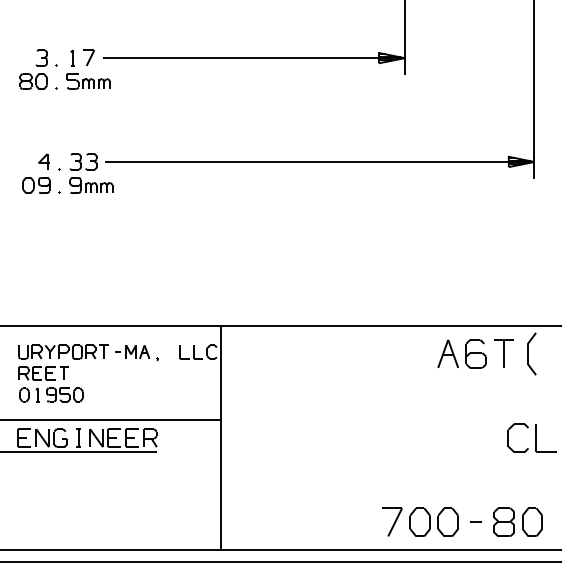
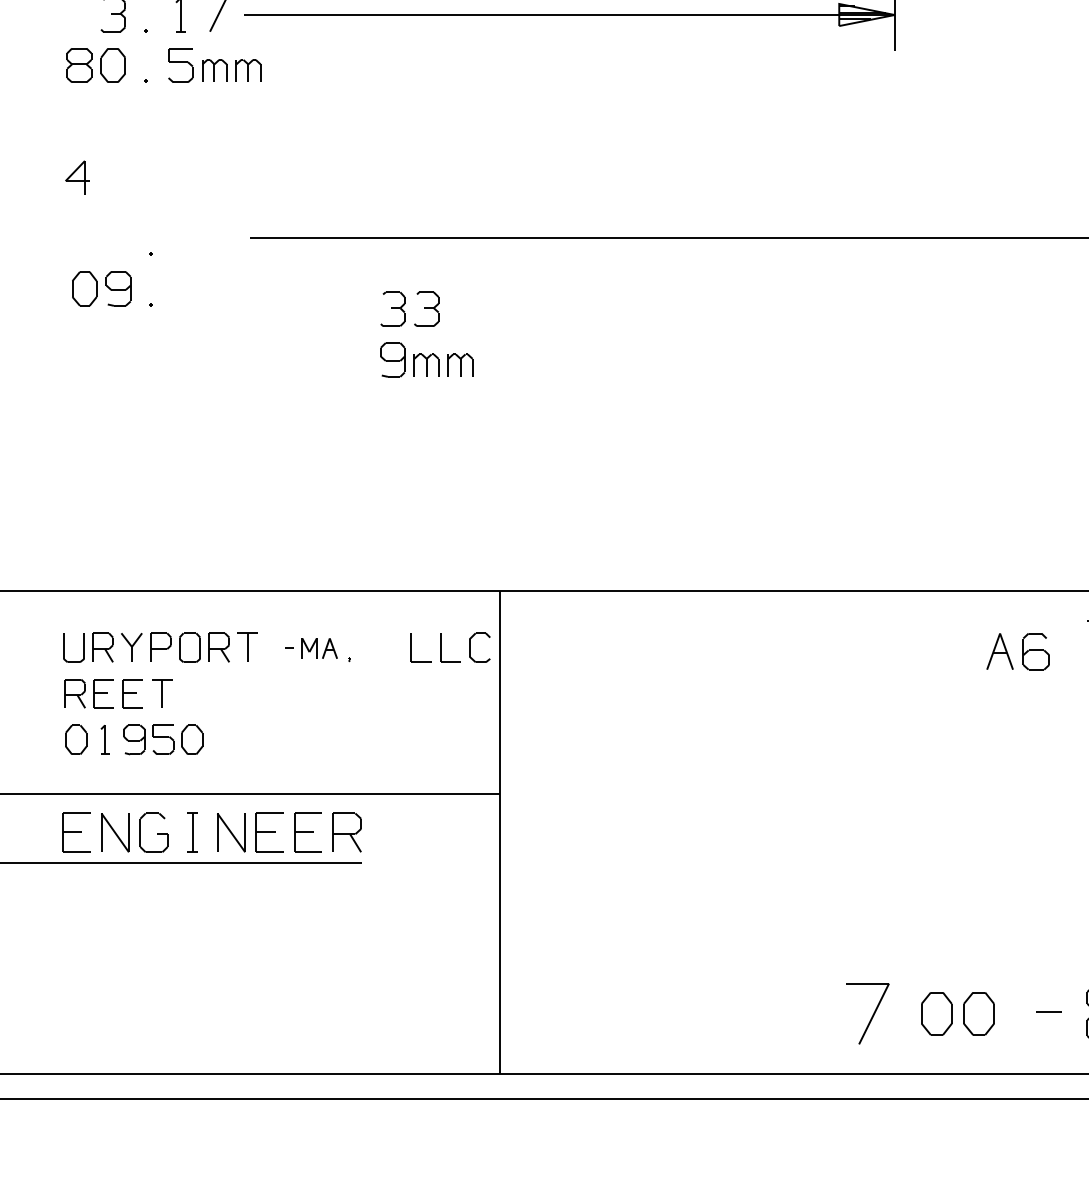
part: (43, 161) -> (76, 177), moved
part: (91, 173) -> (427, 334), moved
part: (136, 353) -> (317, 650), size x0.7
part: (461, 353) -> (1016, 650), size x0.6
part: (433, 521) -> (956, 1012), size x0.7

